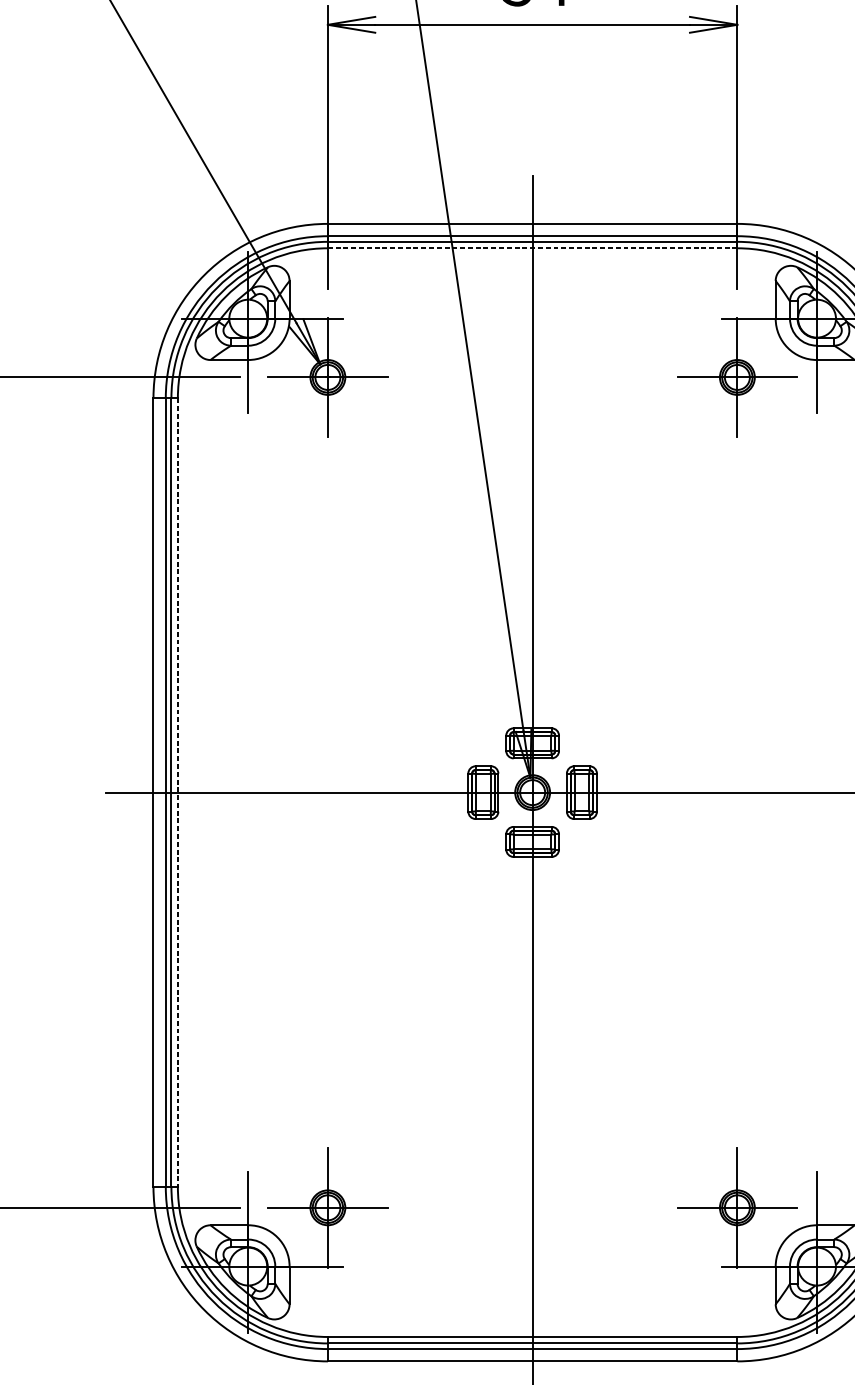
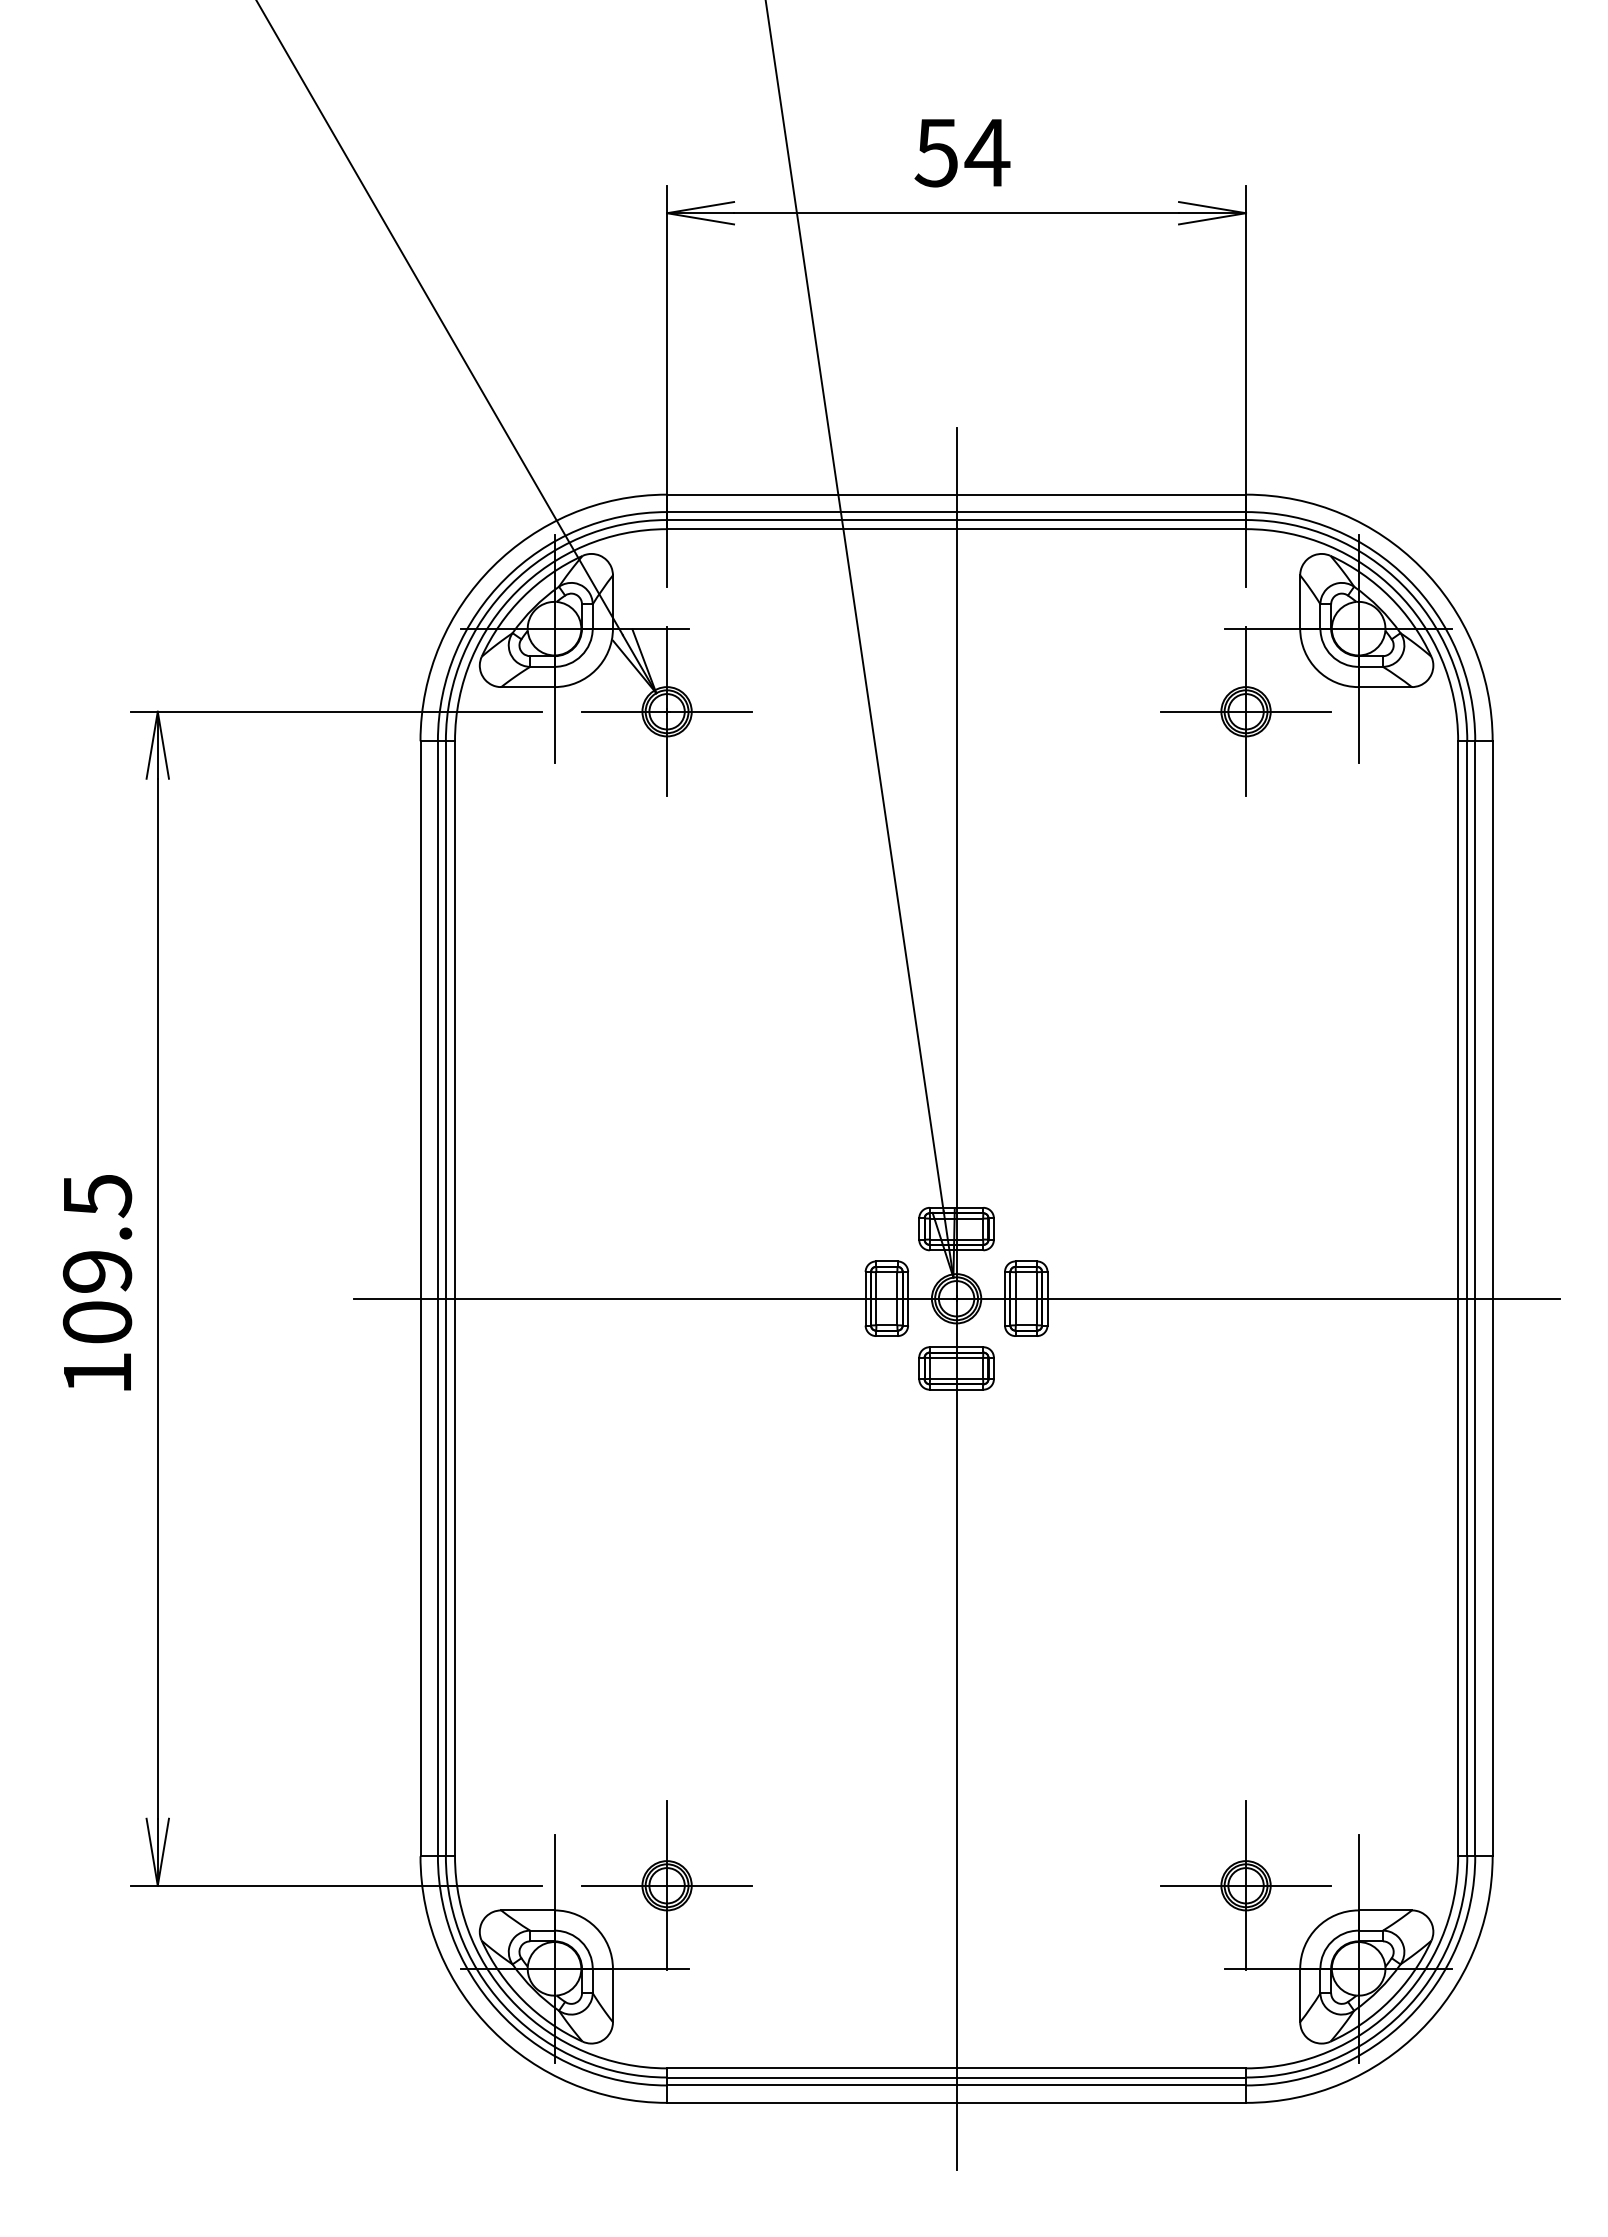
line: (532, 248) -> (956, 529), dashed -> solid
line: (178, 792) -> (455, 1298), dashed -> solid

